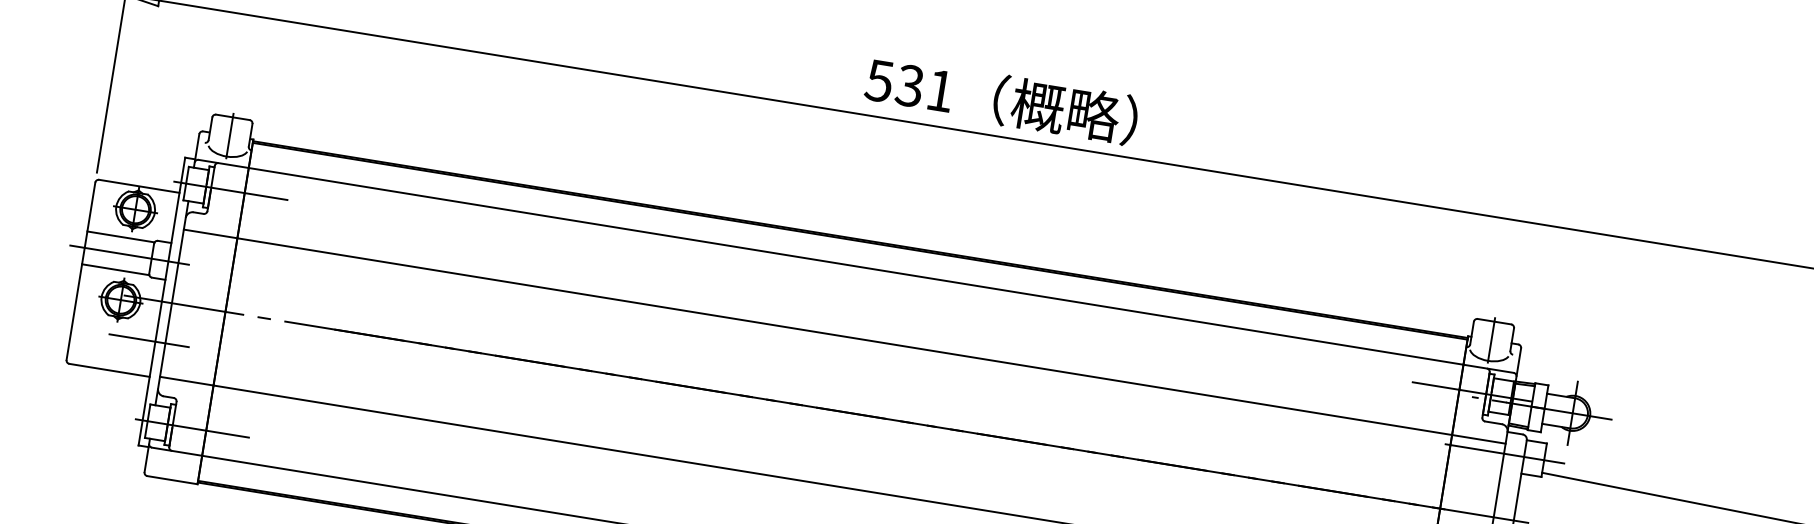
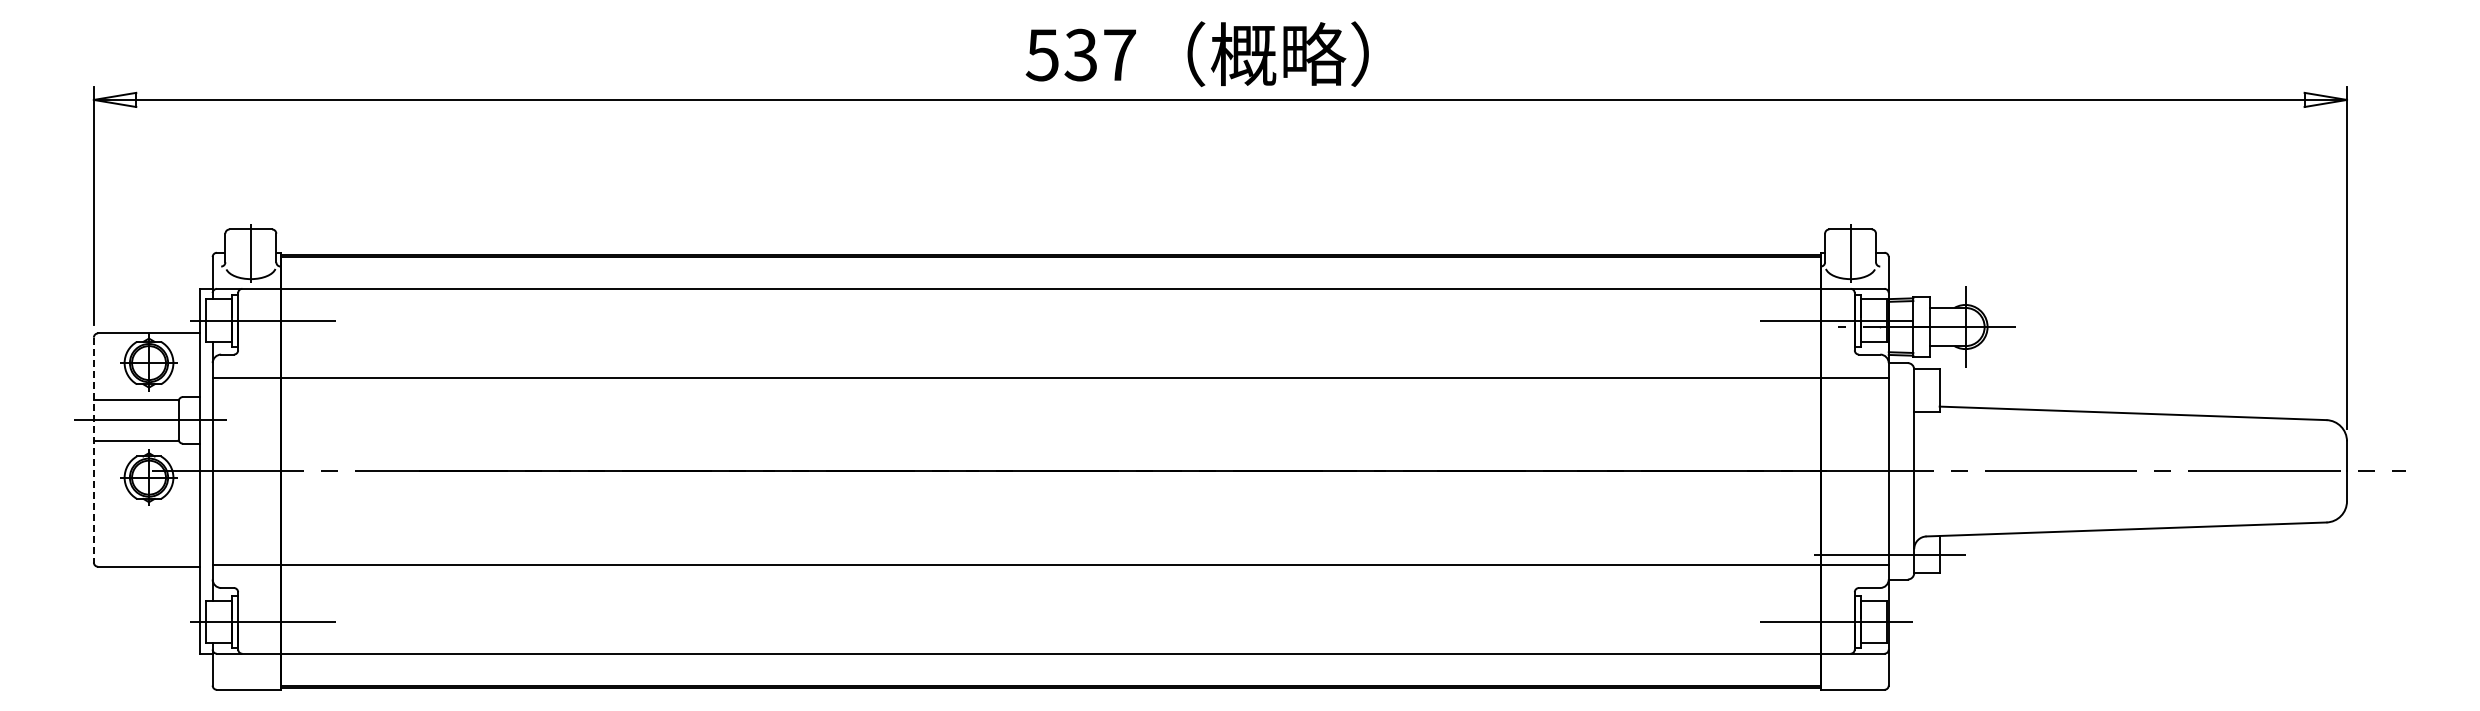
text: (940, 90) -> (1119, 54), 531 -> 537
line: (80, 271) -> (93, 450), solid -> dashed
line: (148, 340) -> (191, 522), removed
line: (1499, 452) -> (1883, 390), removed

